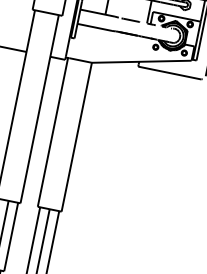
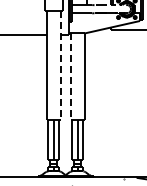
line: (39, 109) -> (60, 65), solid -> dashed
line: (52, 133) -> (70, 77), solid -> dashed

